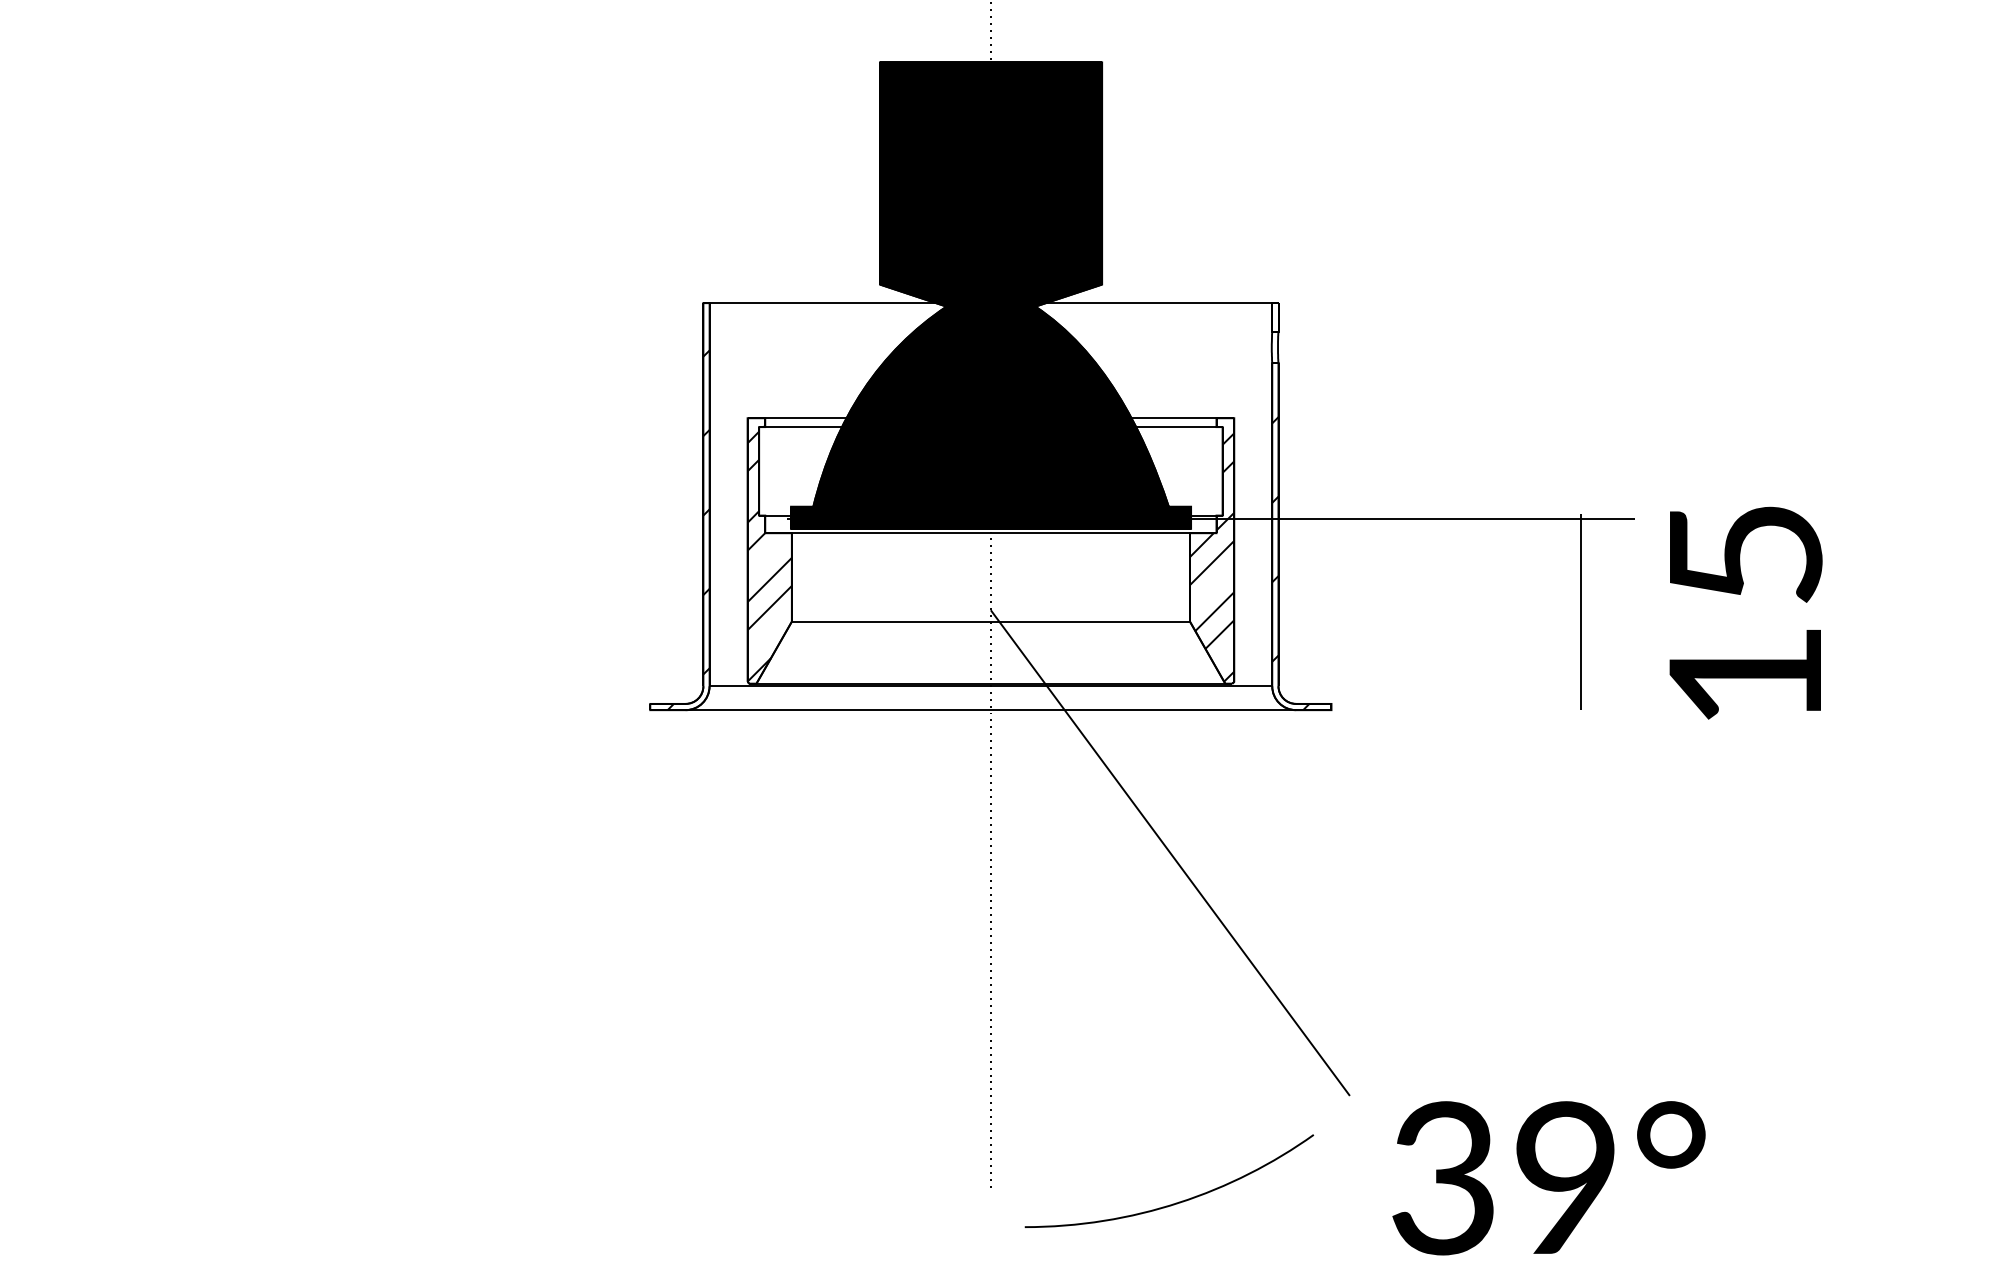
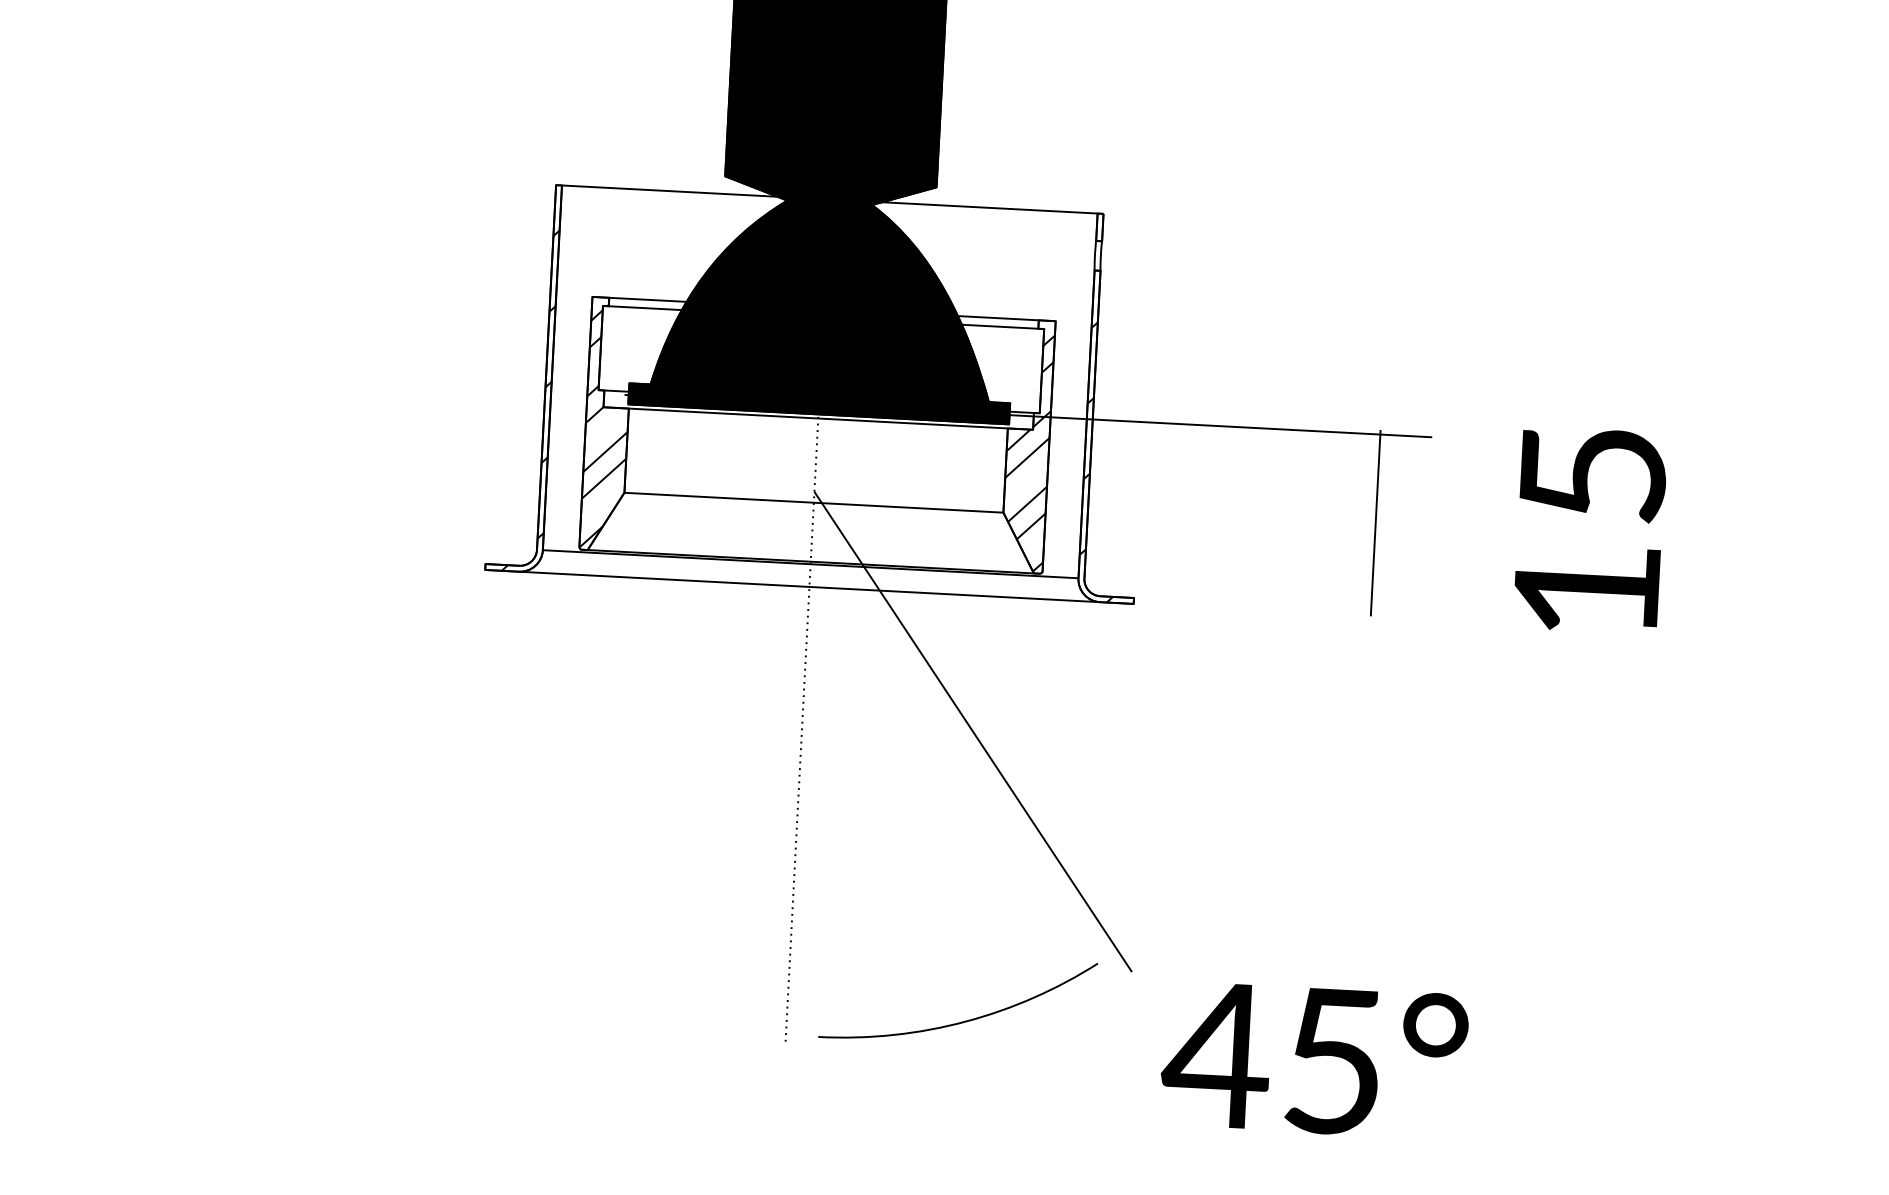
text: (1745, 612) -> (1590, 529), moved
text: (1499, 1178) -> (1270, 1058), 39° -> 45°
curve: (1175, 1202) -> (962, 1021), moved

